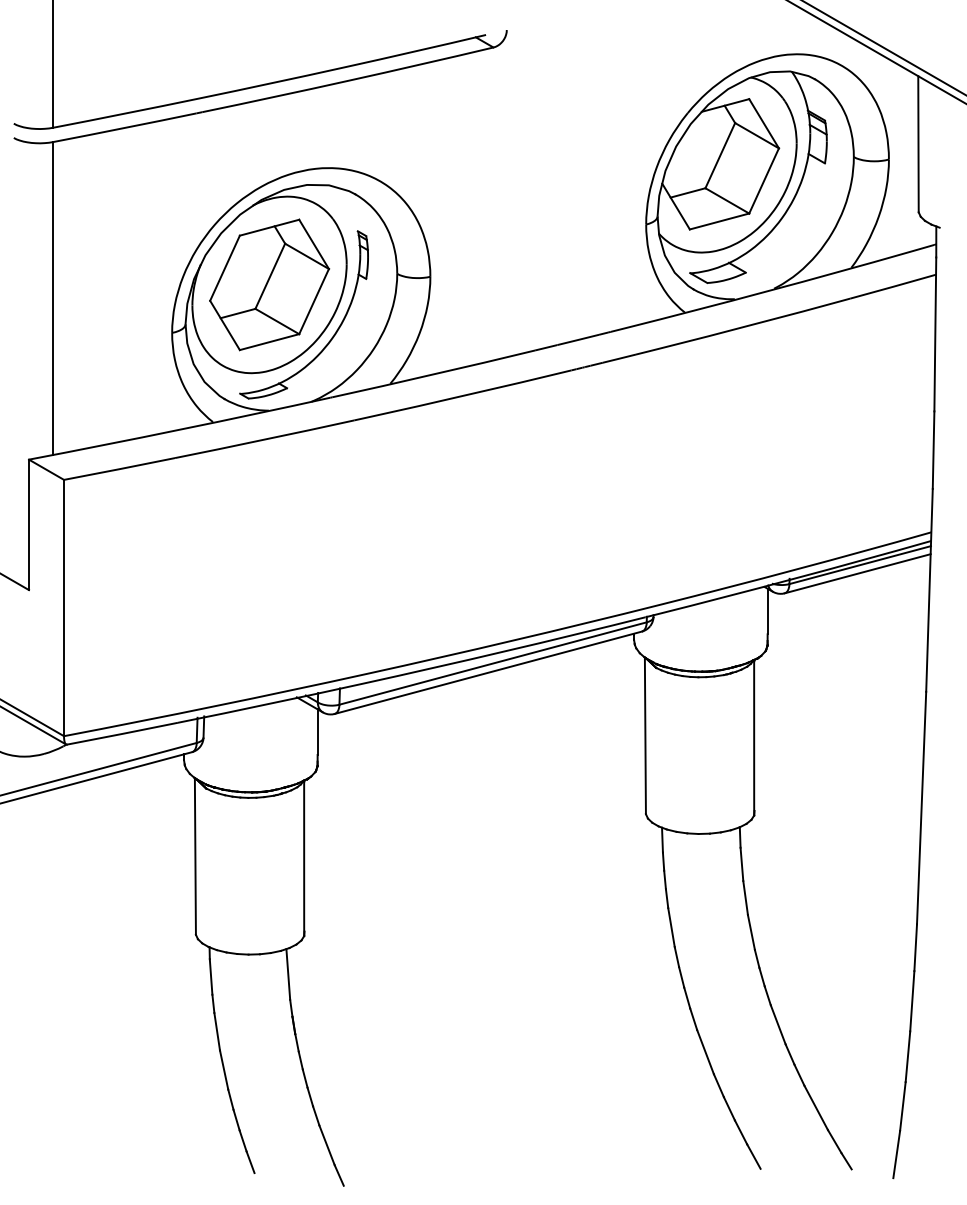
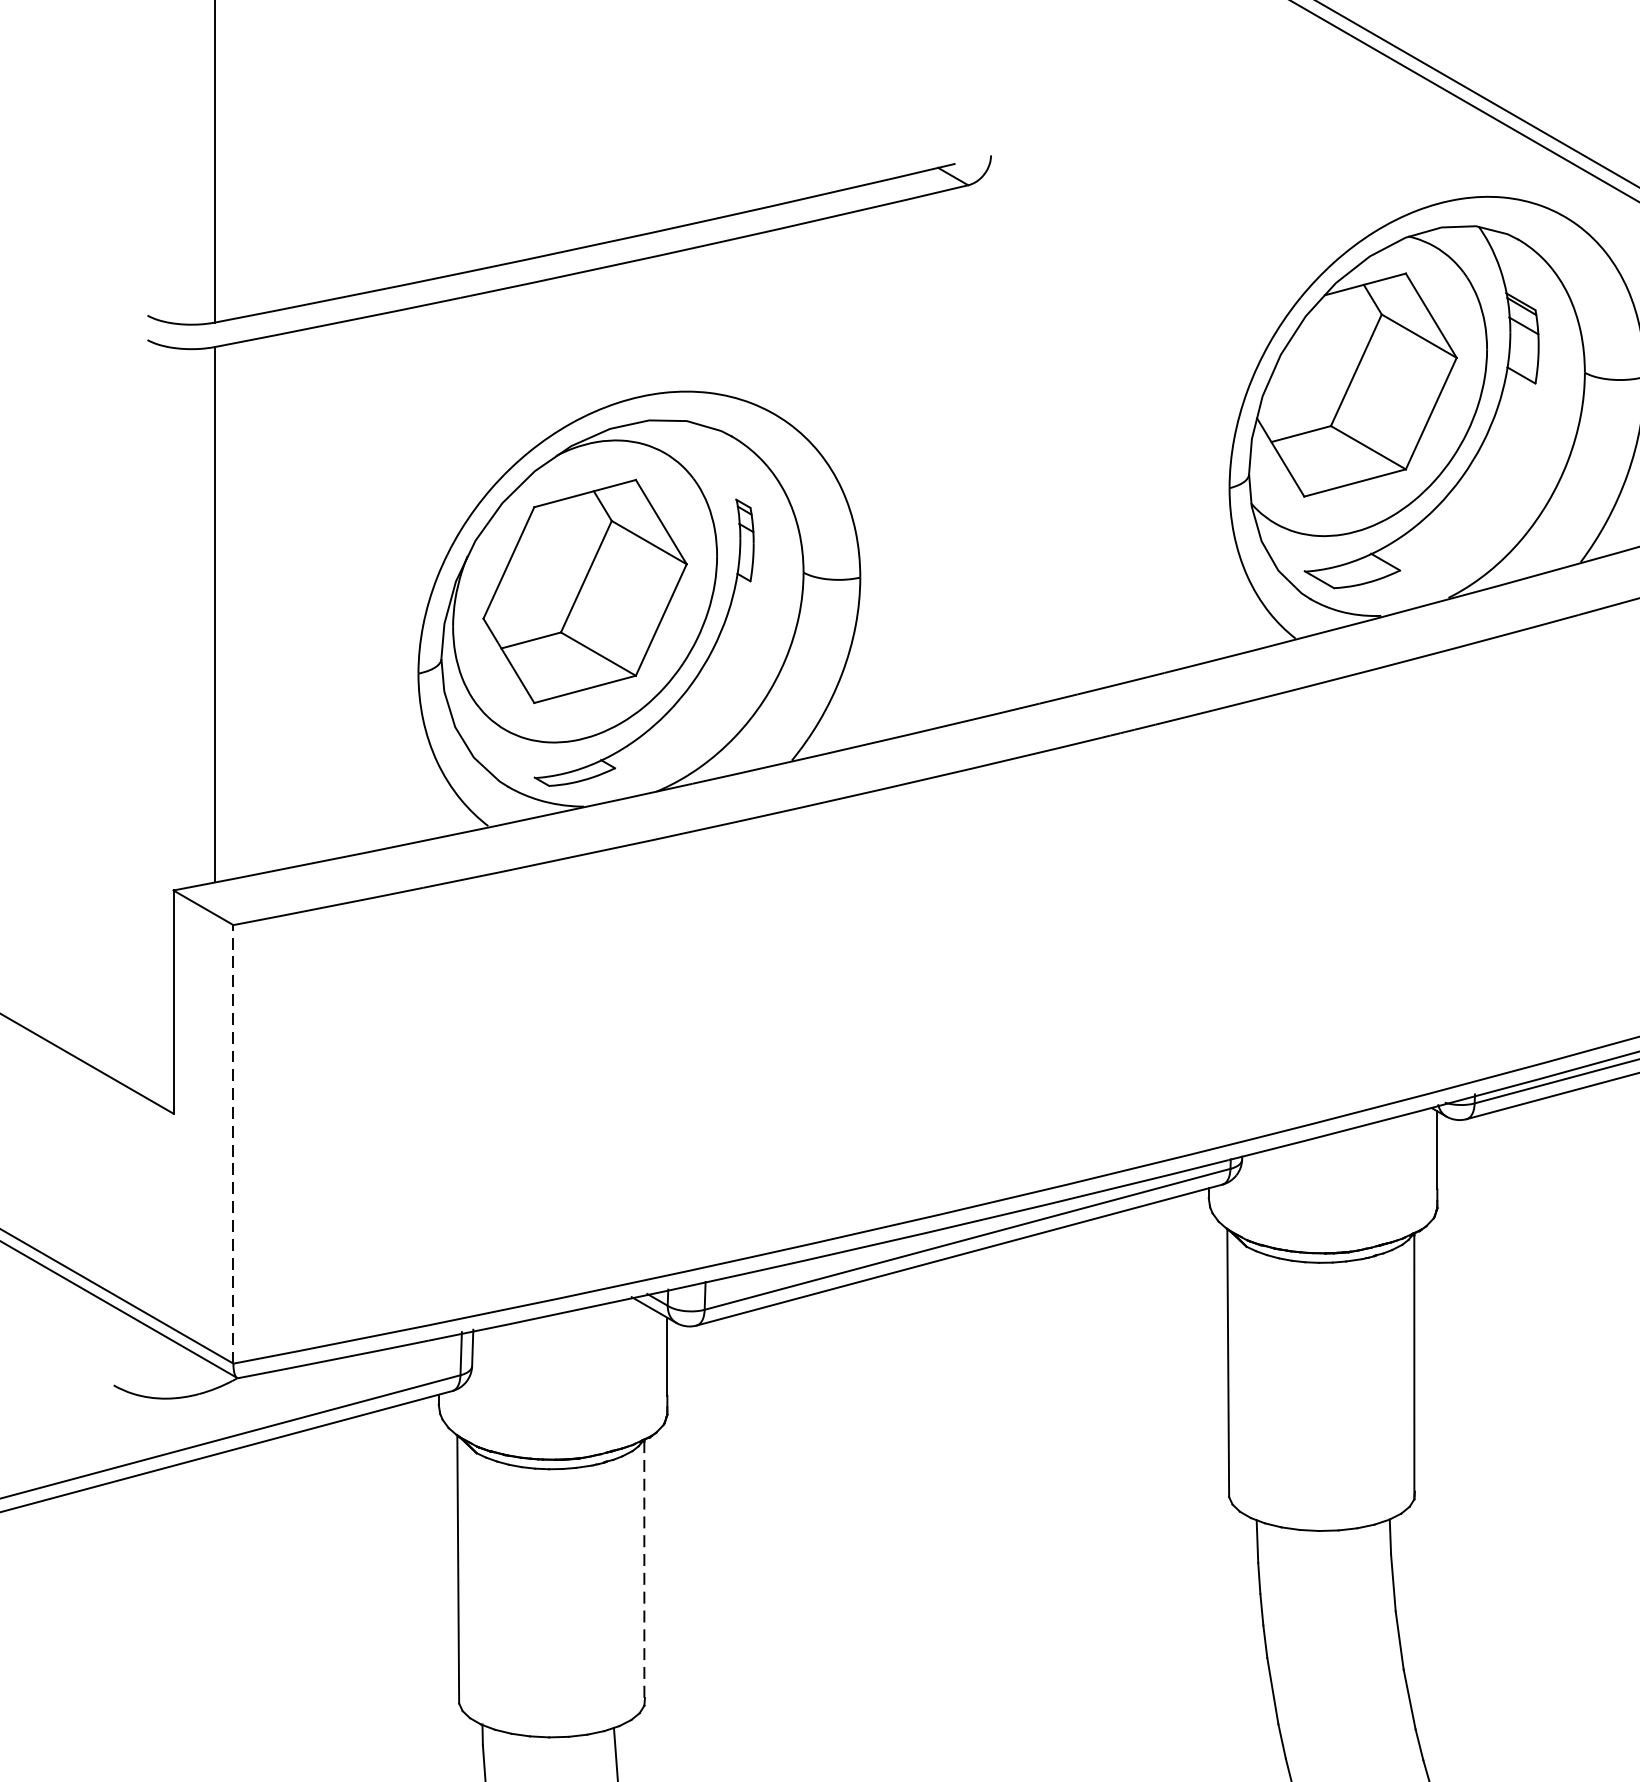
line: (64, 607) -> (234, 1143), solid -> dashed
line: (304, 859) -> (644, 1574), solid -> dashed

